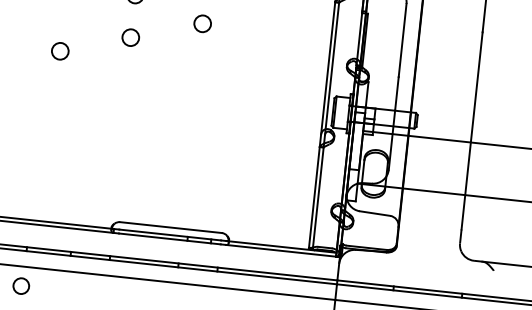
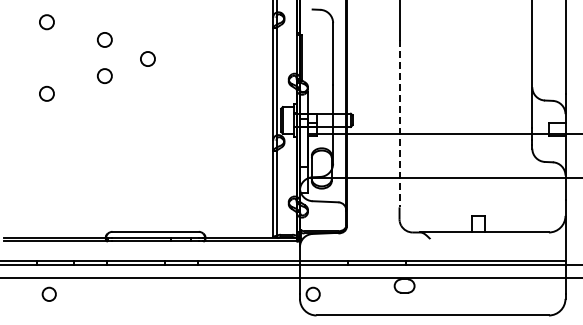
circle: (202, 23) -> (147, 58), moved
line: (472, 130) -> (399, 123), solid -> dashed
circle: (20, 285) -> (48, 293), moved

